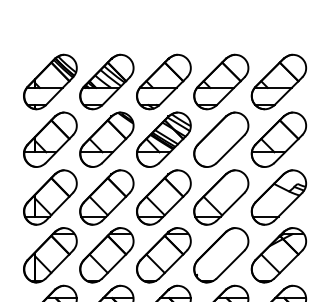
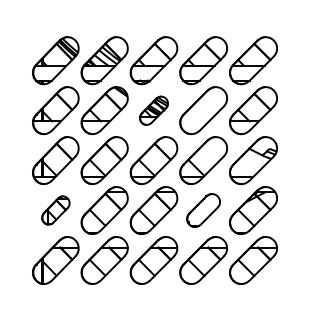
part: (163, 139) -> (153, 110), size x0.6
part: (50, 255) -> (55, 210), size x0.6
part: (221, 255) -> (203, 210), size x0.7

